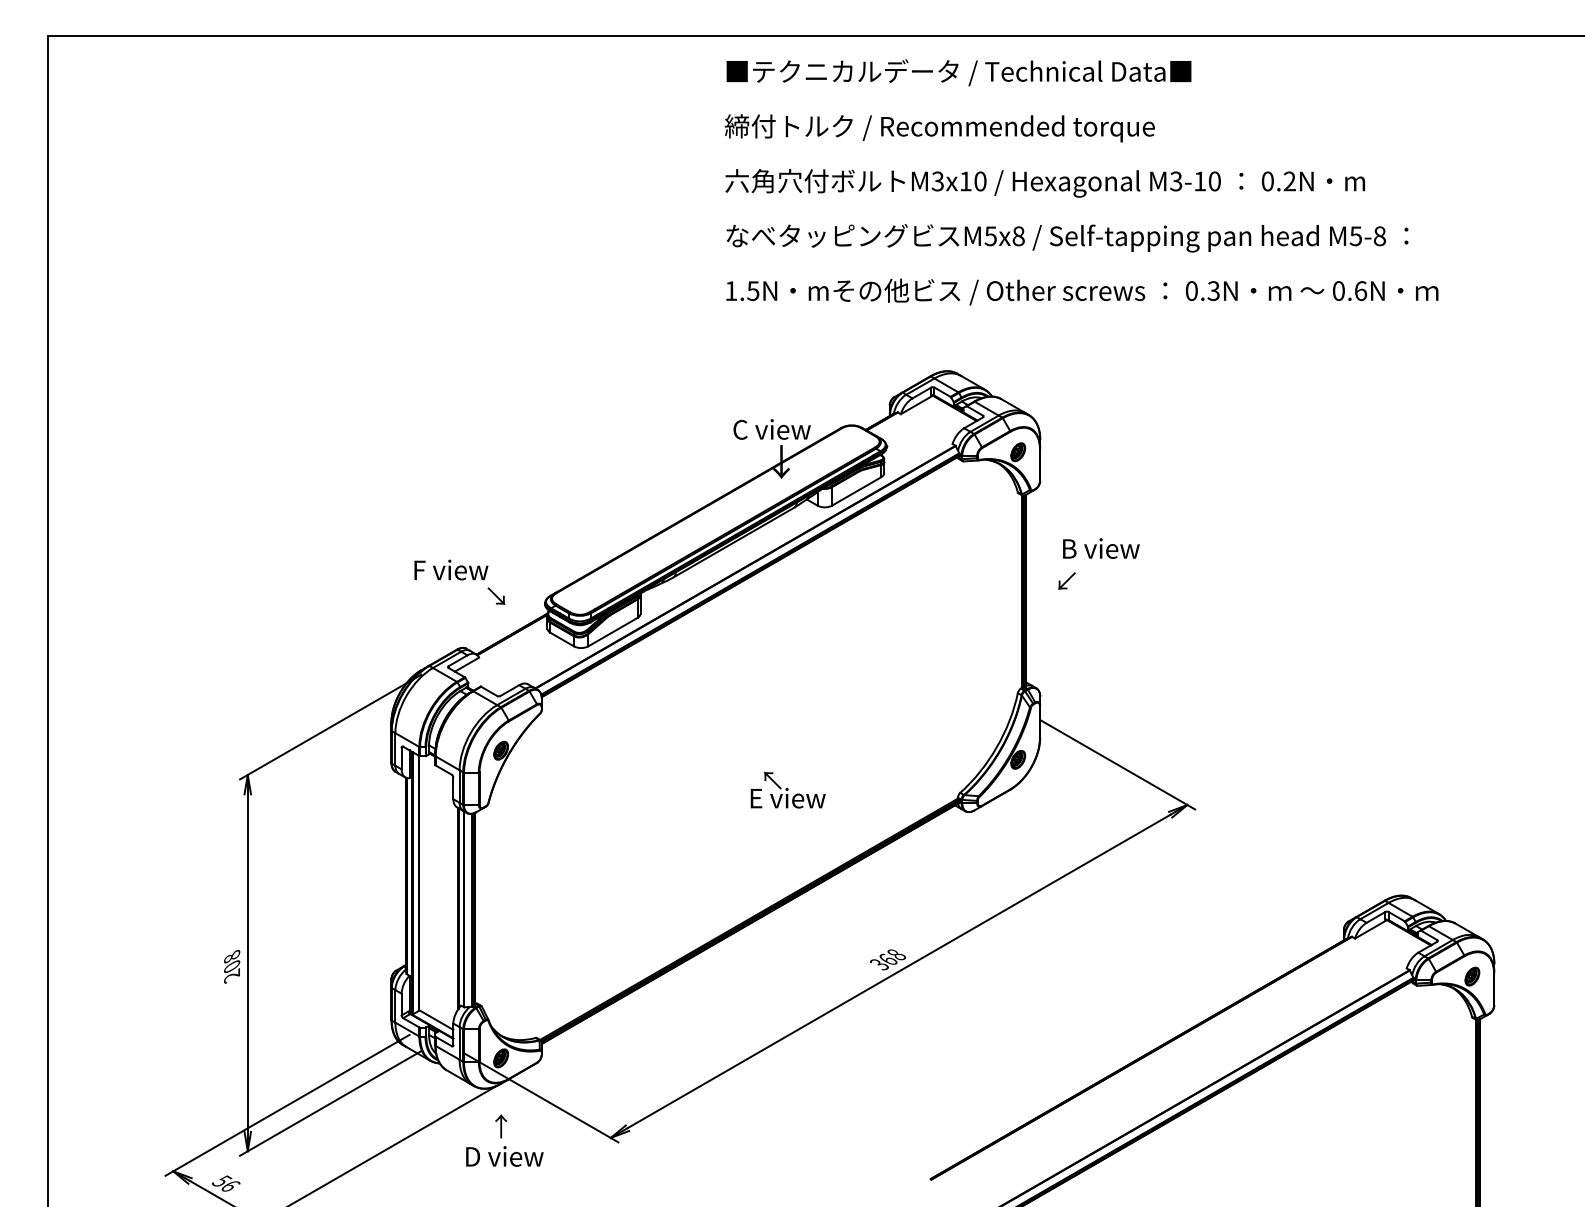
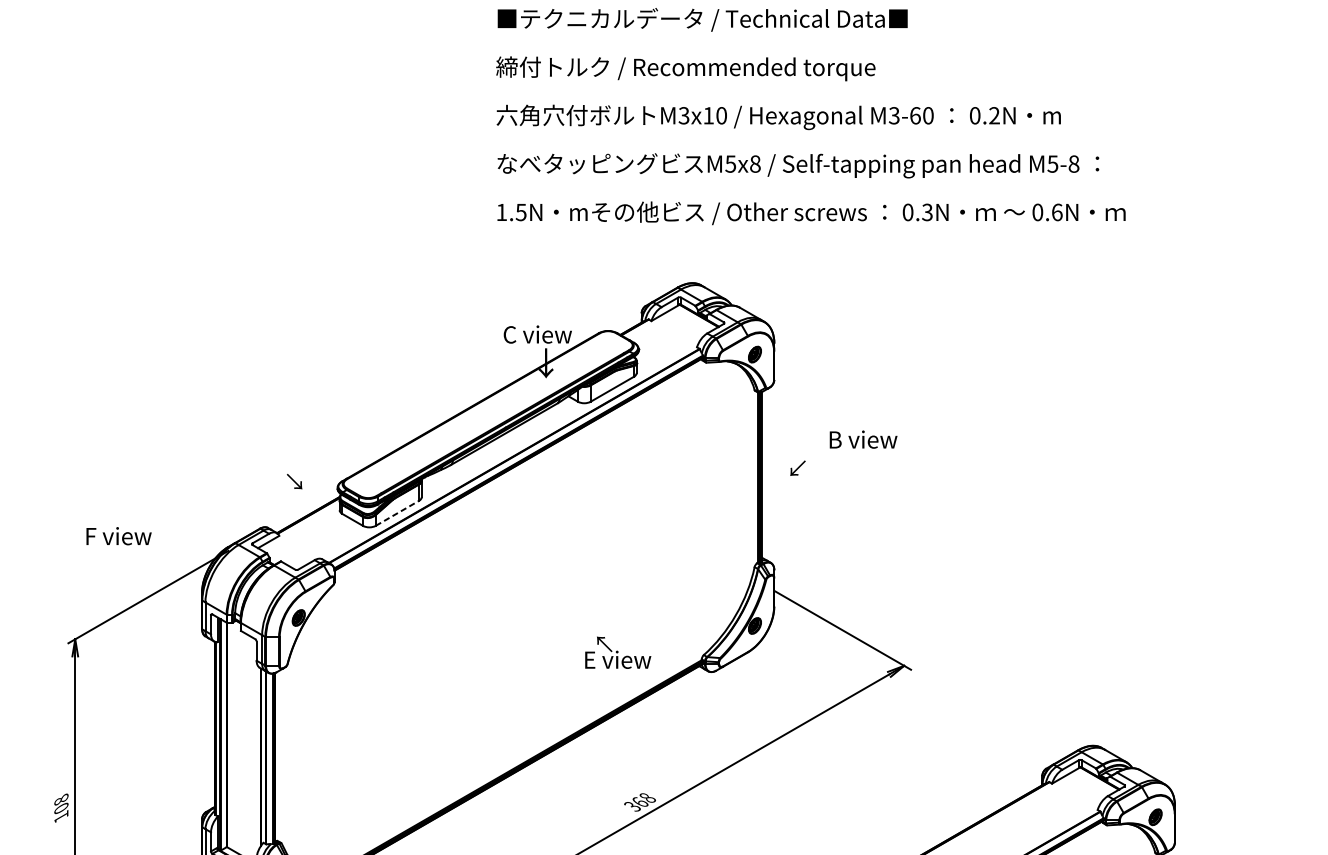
text: (1200, 181) -> (915, 115), M3-10 -> M3-60
text: (1101, 548) -> (863, 439), moved
text: (451, 569) -> (119, 535), moved
line: (613, 631) -> (397, 512), solid -> dashed
text: (787, 789) -> (617, 652), moved
text: (231, 975) -> (60, 816), 208 -> 108

